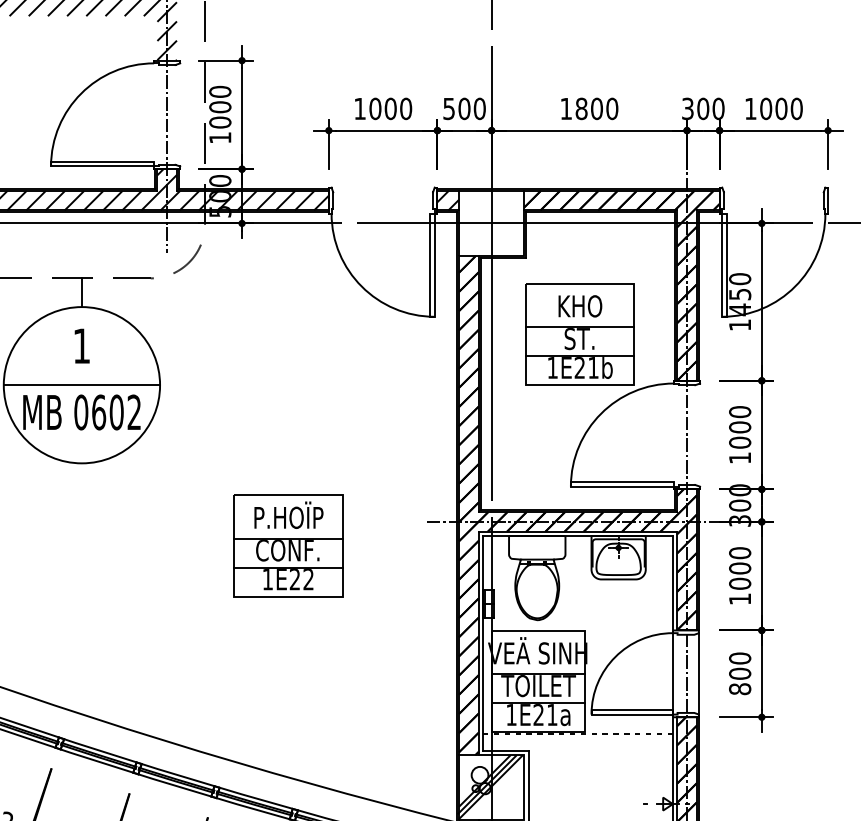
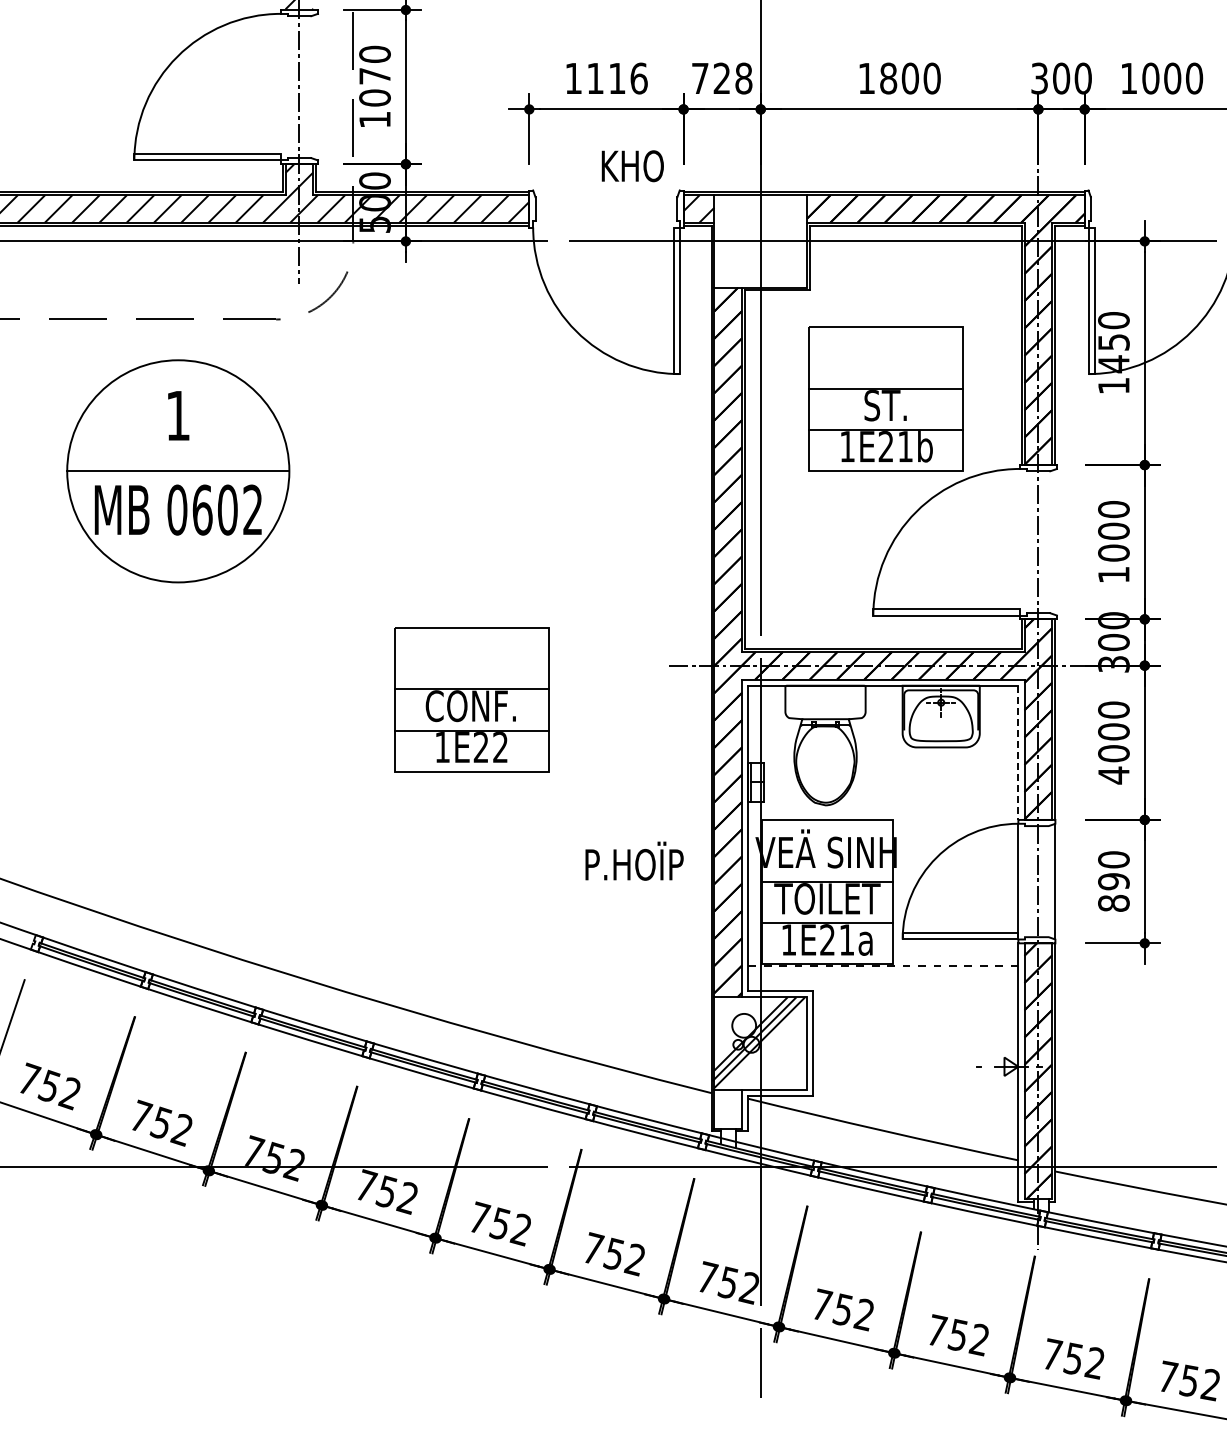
text: (219, 106) -> (374, 75), 1000 -> 1070
text: (390, 108) -> (617, 78), 1000 -> 1116
text: (464, 108) -> (722, 78), 500 -> 728
line: (82, 292) -> (178, 339), removed
text: (580, 306) -> (632, 166), moved
text: (288, 514) -> (634, 860), moved
line: (673, 583) -> (1018, 753), solid -> dashed
text: (739, 599) -> (1113, 775), 1000 -> 4000
text: (739, 673) -> (1113, 881), 800 -> 890

